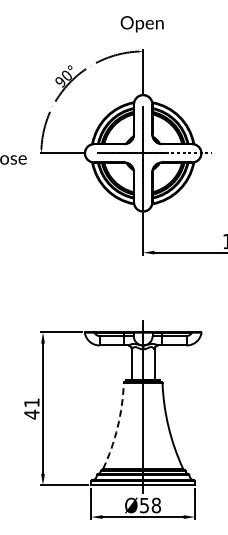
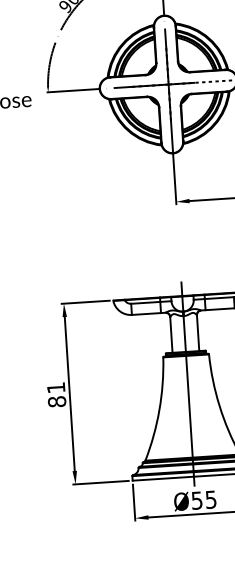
text: (31, 414) -> (56, 401), 41 -> 81
arc: (117, 427) -> (159, 410), dashed -> solid
text: (155, 505) -> (210, 499), Ø58 -> Ø55

